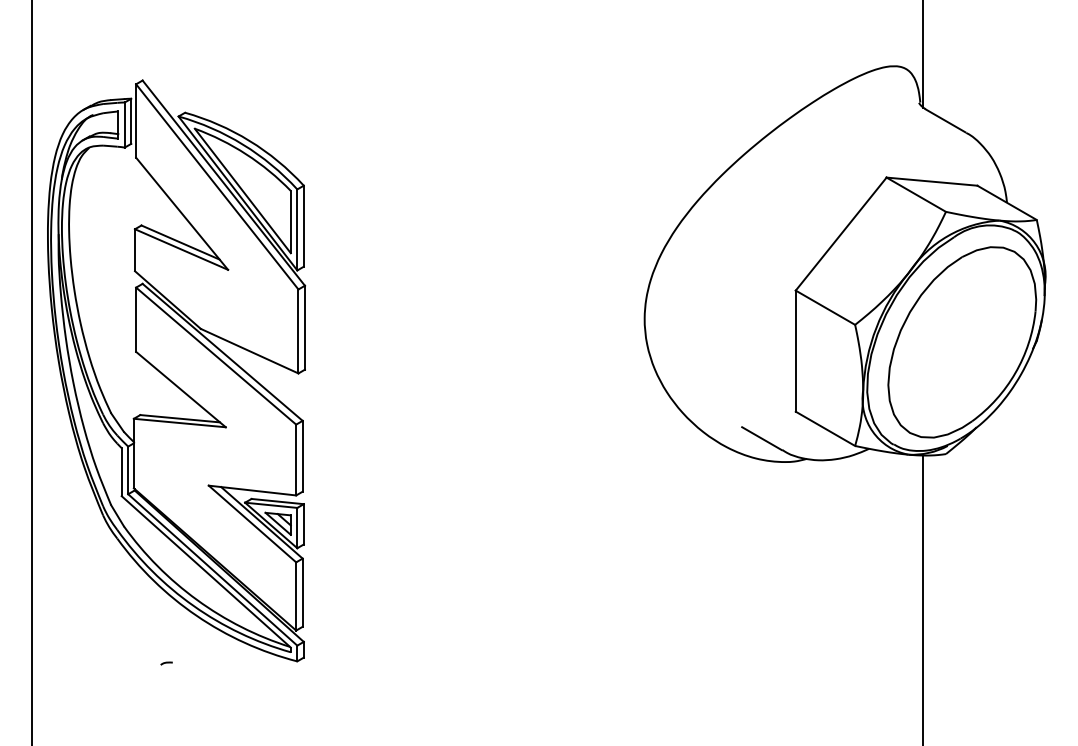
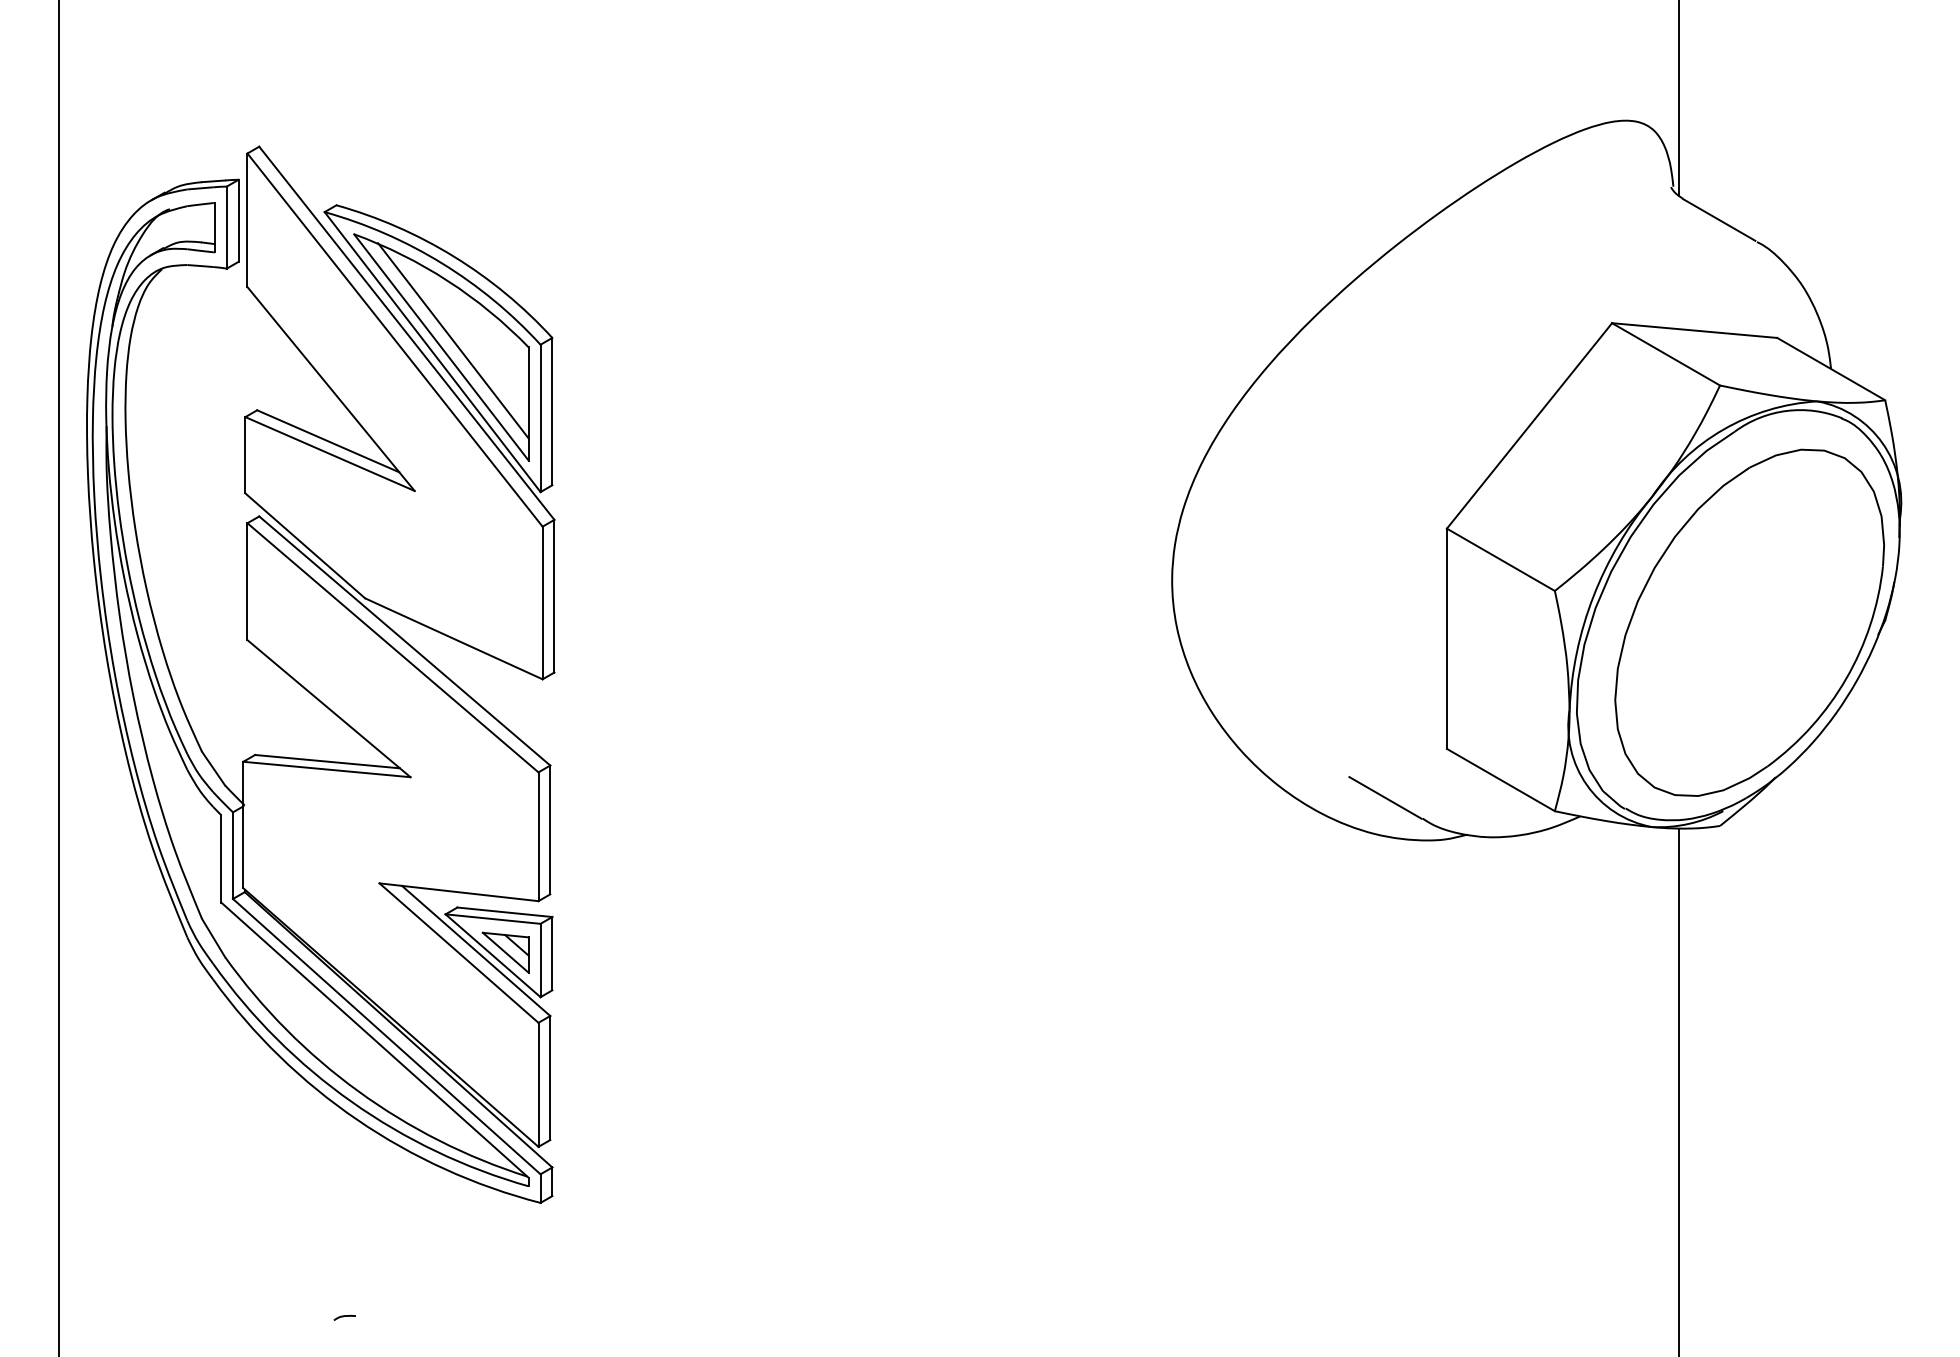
line: (248, 187) -> (451, 341), added
curve: (166, 663) -> (344, 1317), moved

